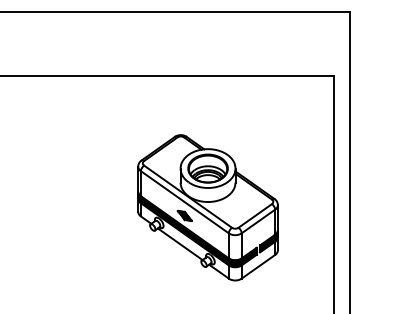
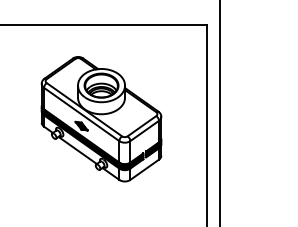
part: (207, 207) -> (101, 118), moved

